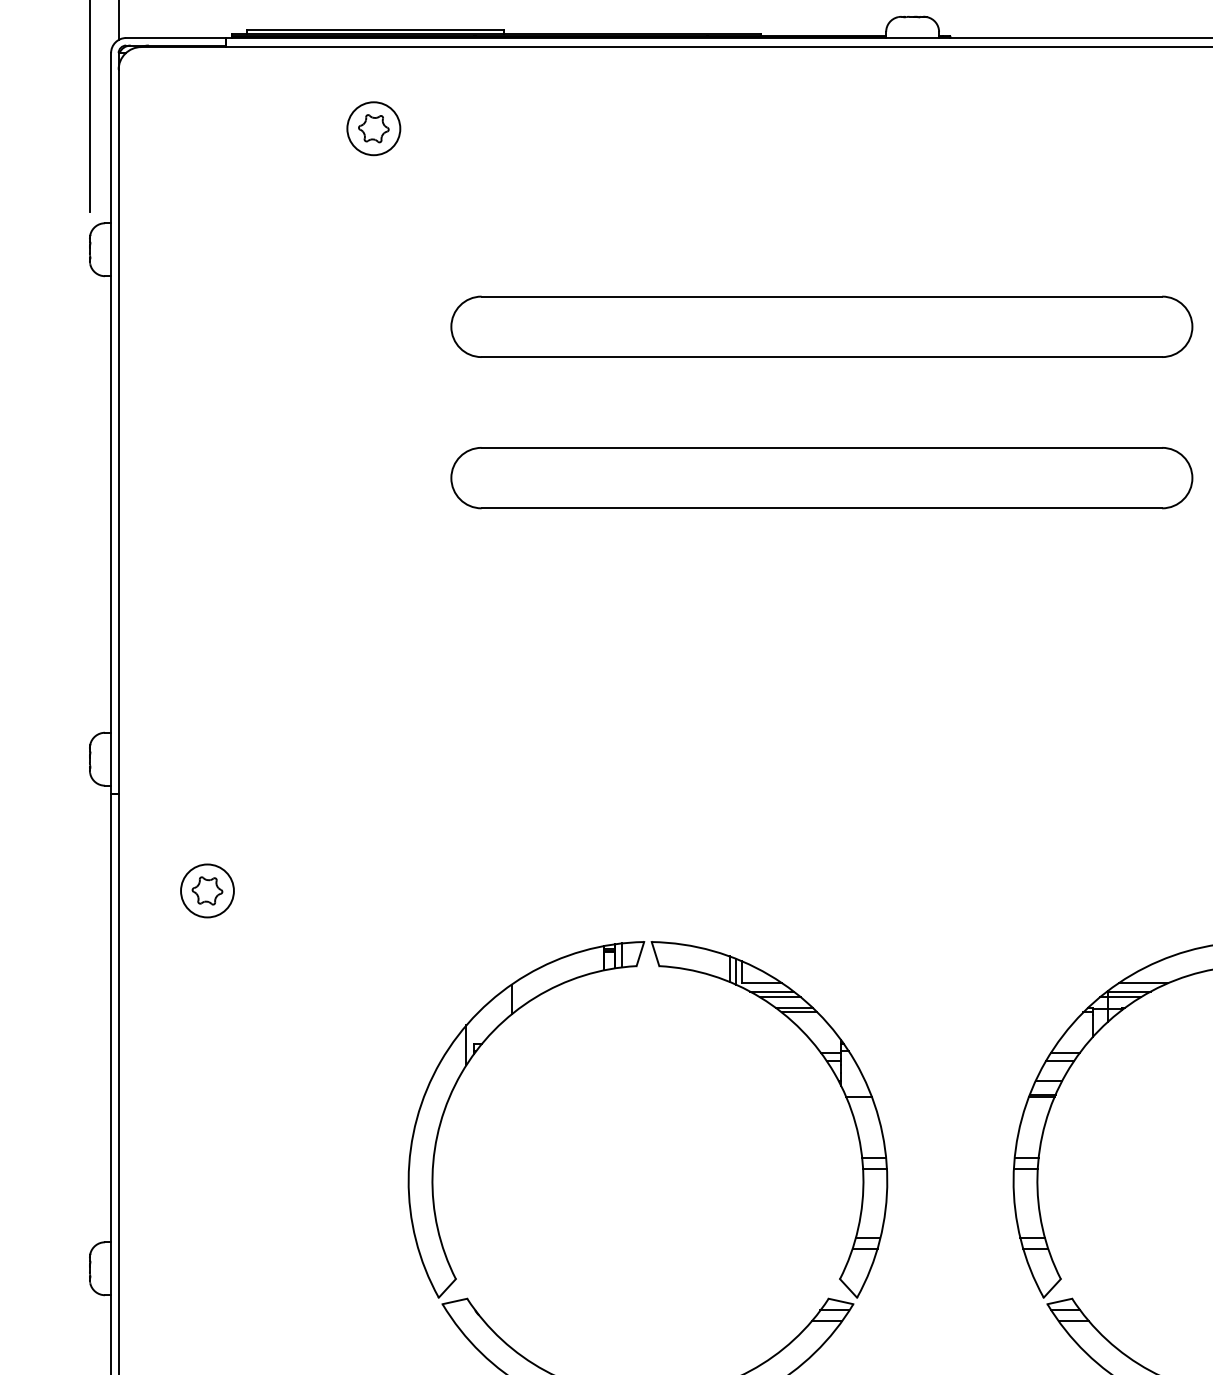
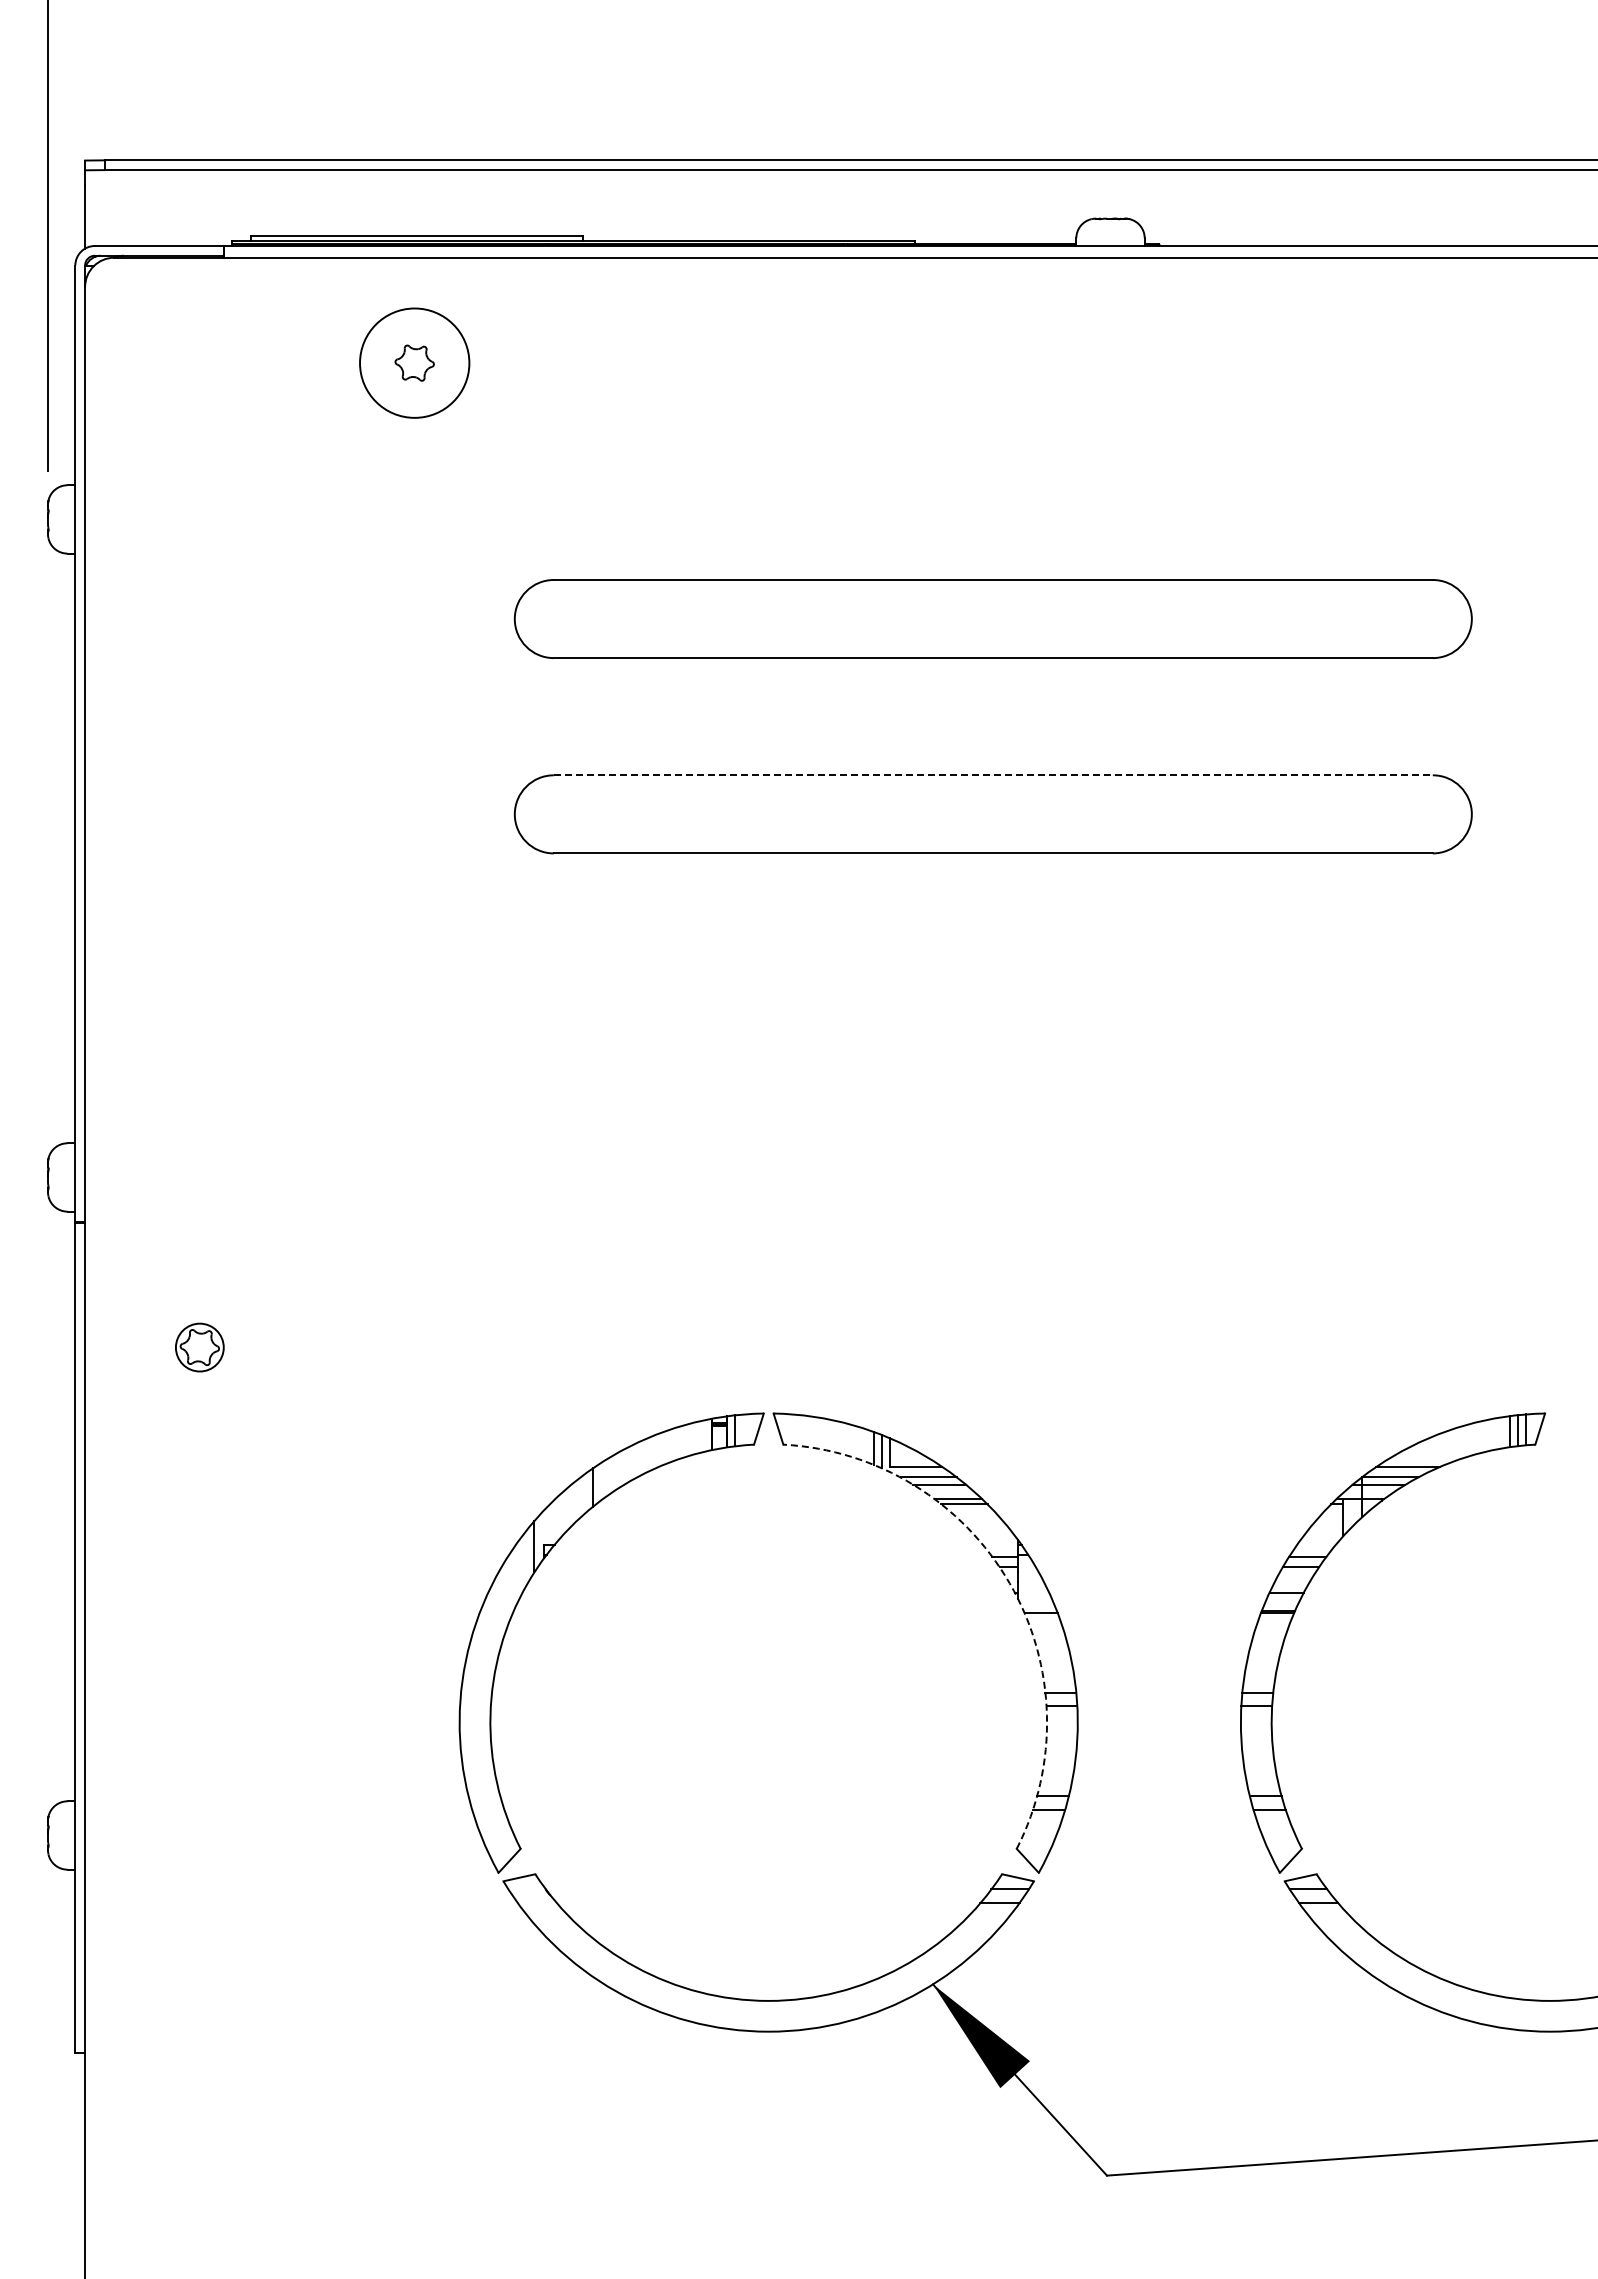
circle: (373, 128) -> (414, 363), size x1.6
line: (822, 448) -> (993, 775), solid -> dashed
circle: (207, 890) -> (199, 1347), size x0.7
arc: (834, 1073) -> (1009, 1583), solid -> dashed

